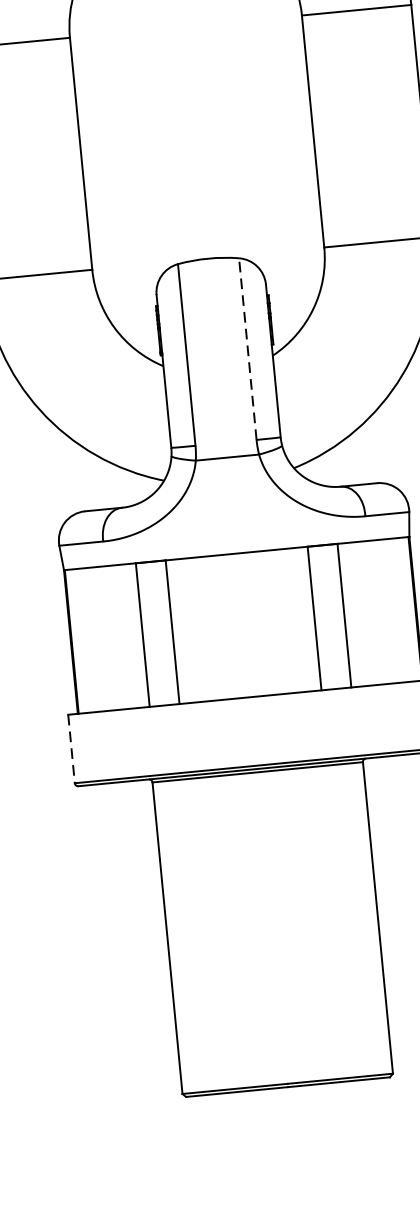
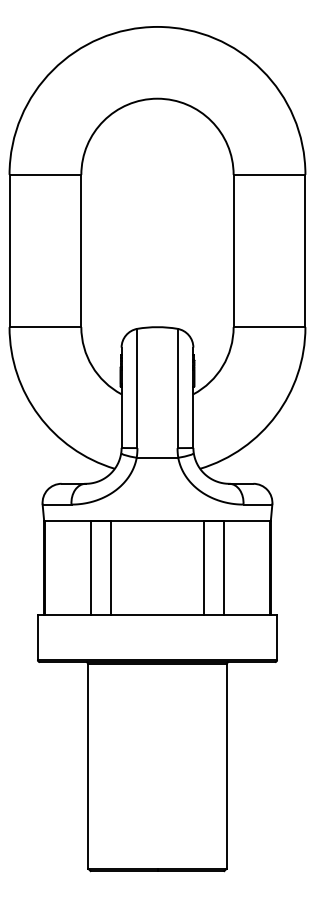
line: (247, 349) -> (177, 388), dashed -> solid
line: (71, 750) -> (37, 638), dashed -> solid

